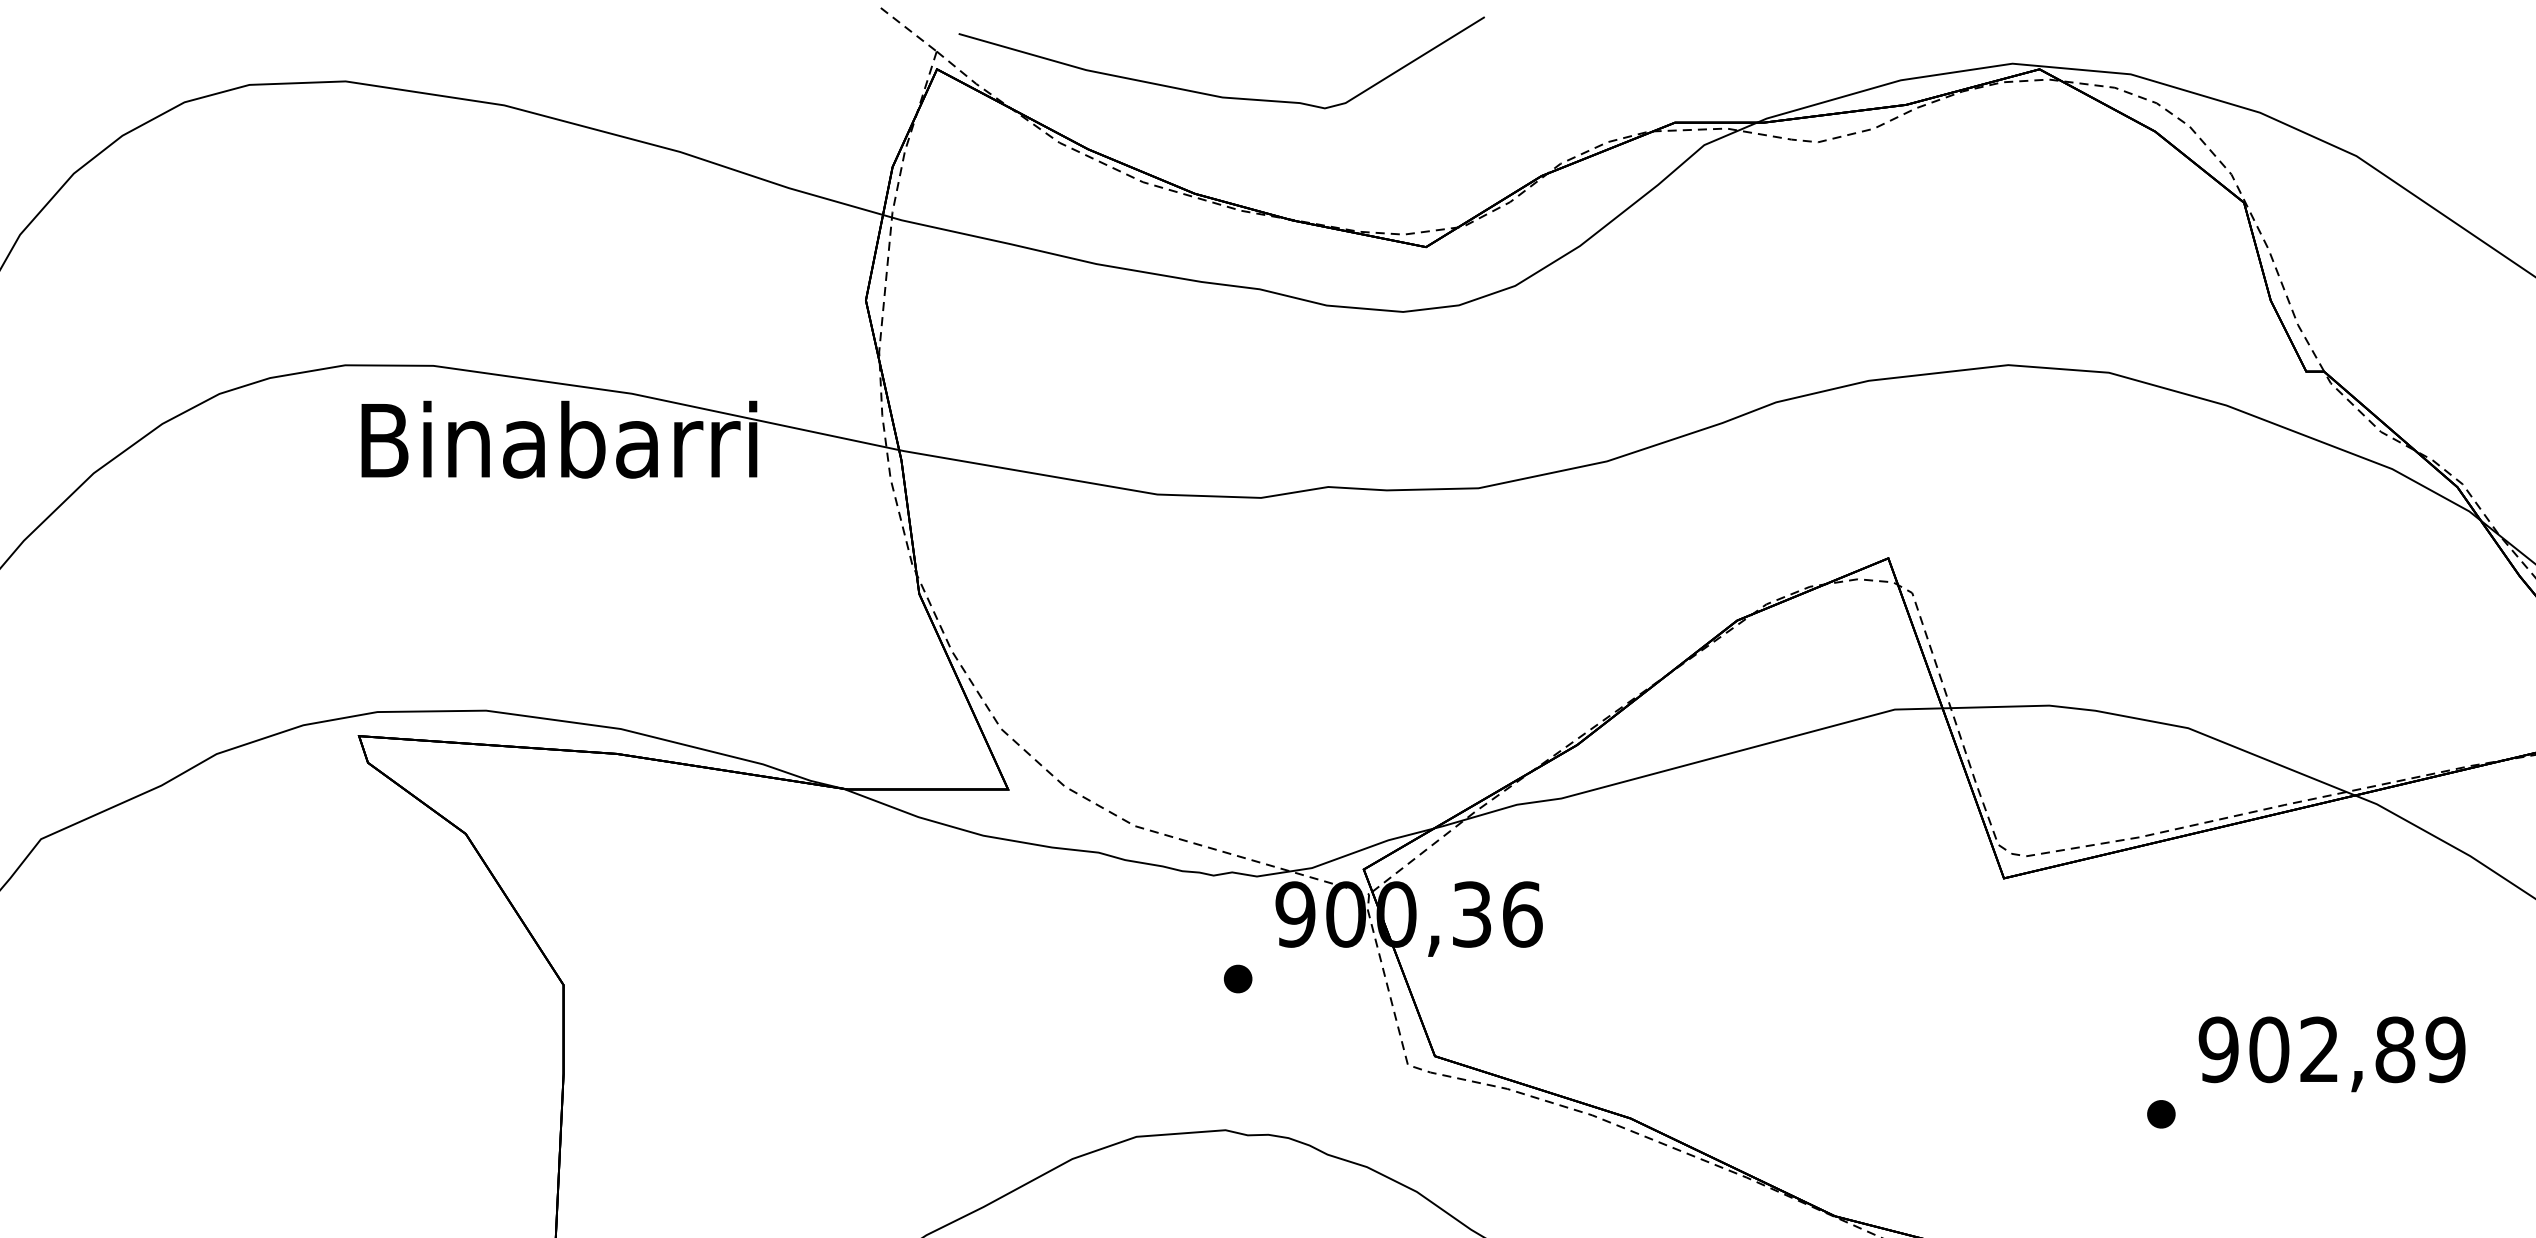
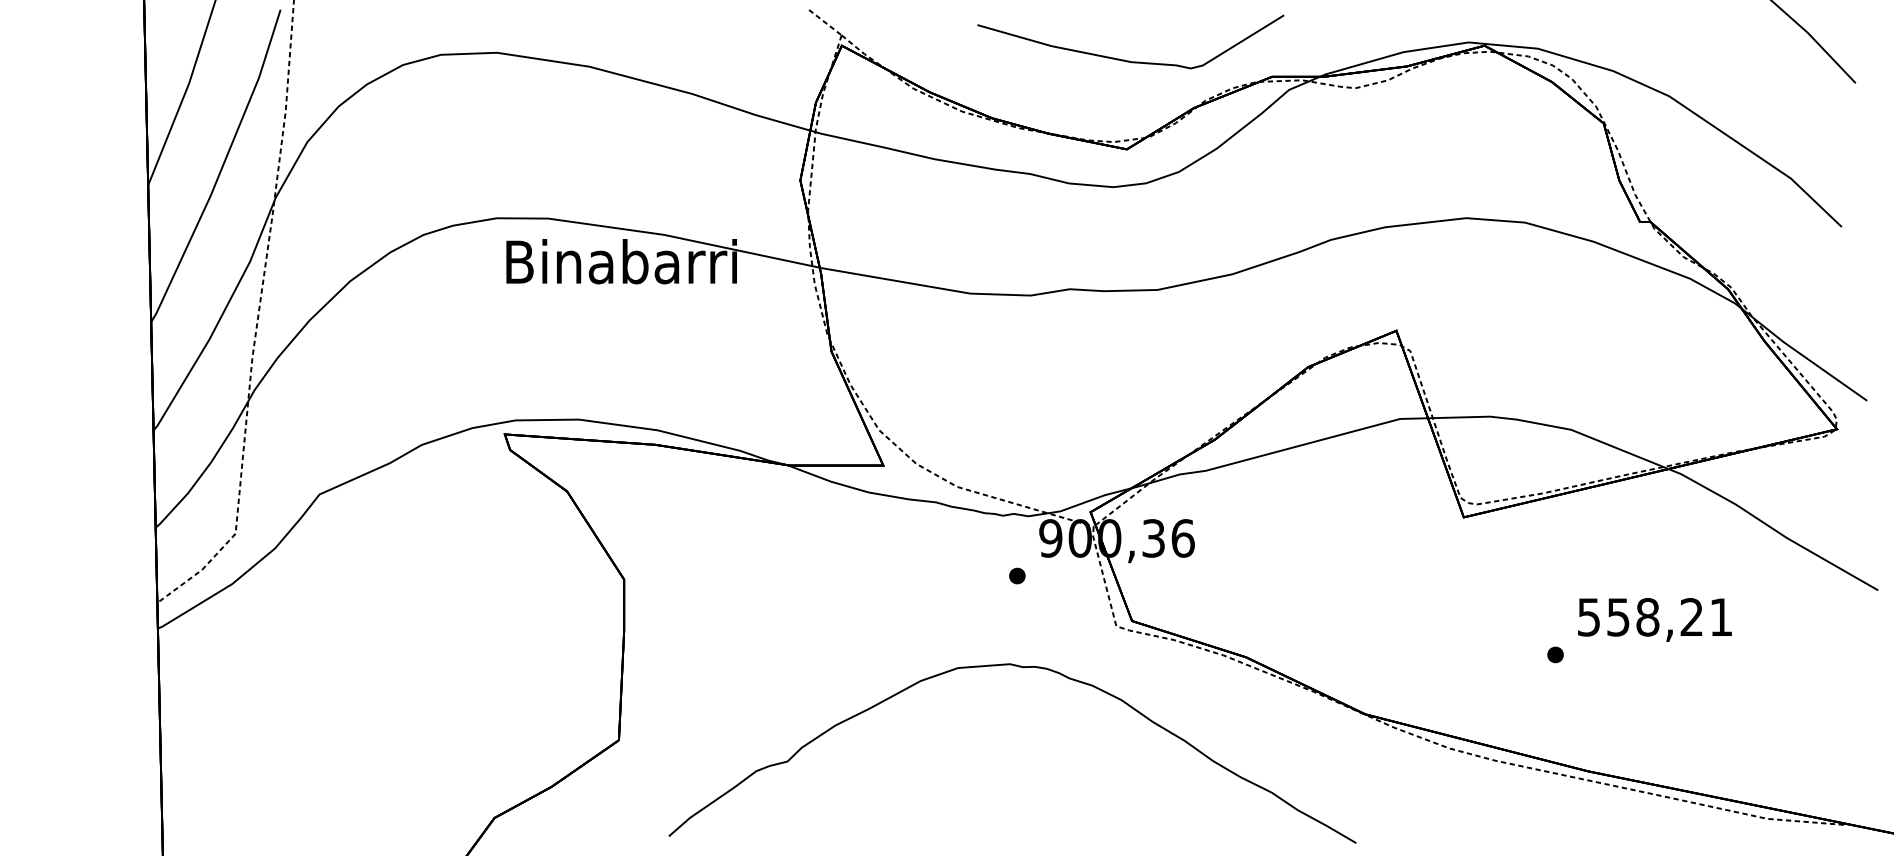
curve: (1210, 92) -> (1124, 59), moved
text: (2331, 1050) -> (1654, 617), 902,89 -> 558,21

